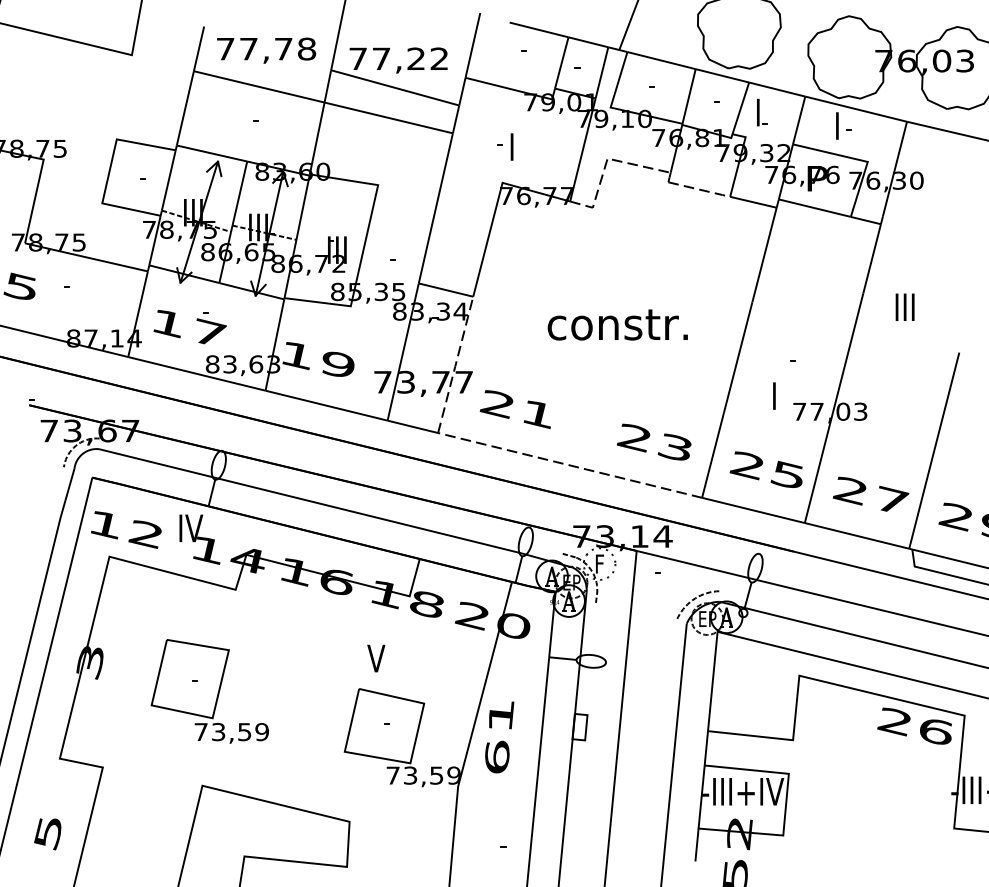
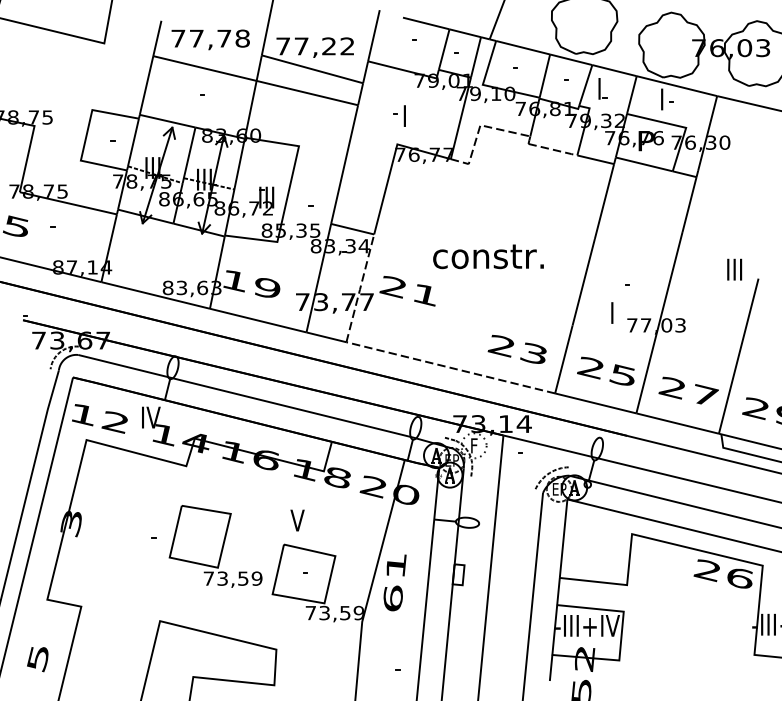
text: (904, 306) -> (734, 269), moved
part: (196, 320) -> (155, 253), removed
text: (514, 409) -> (406, 291), moved
part: (209, 691) -> (215, 546), moved

